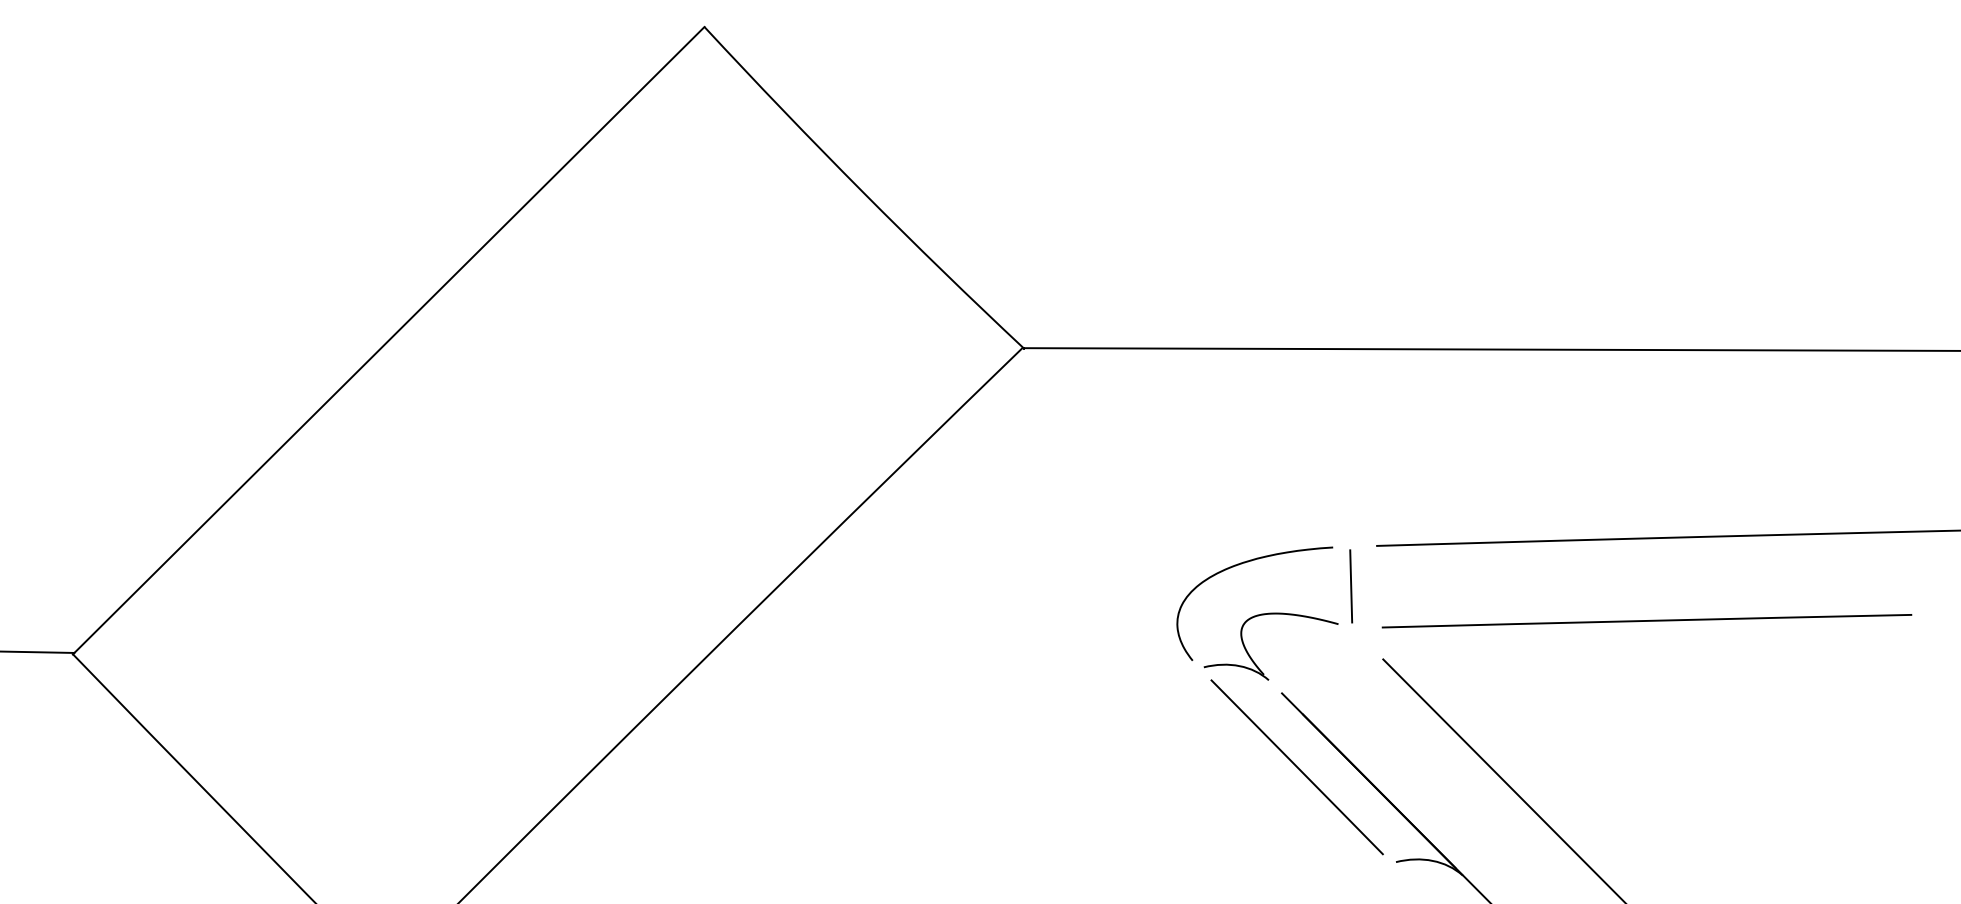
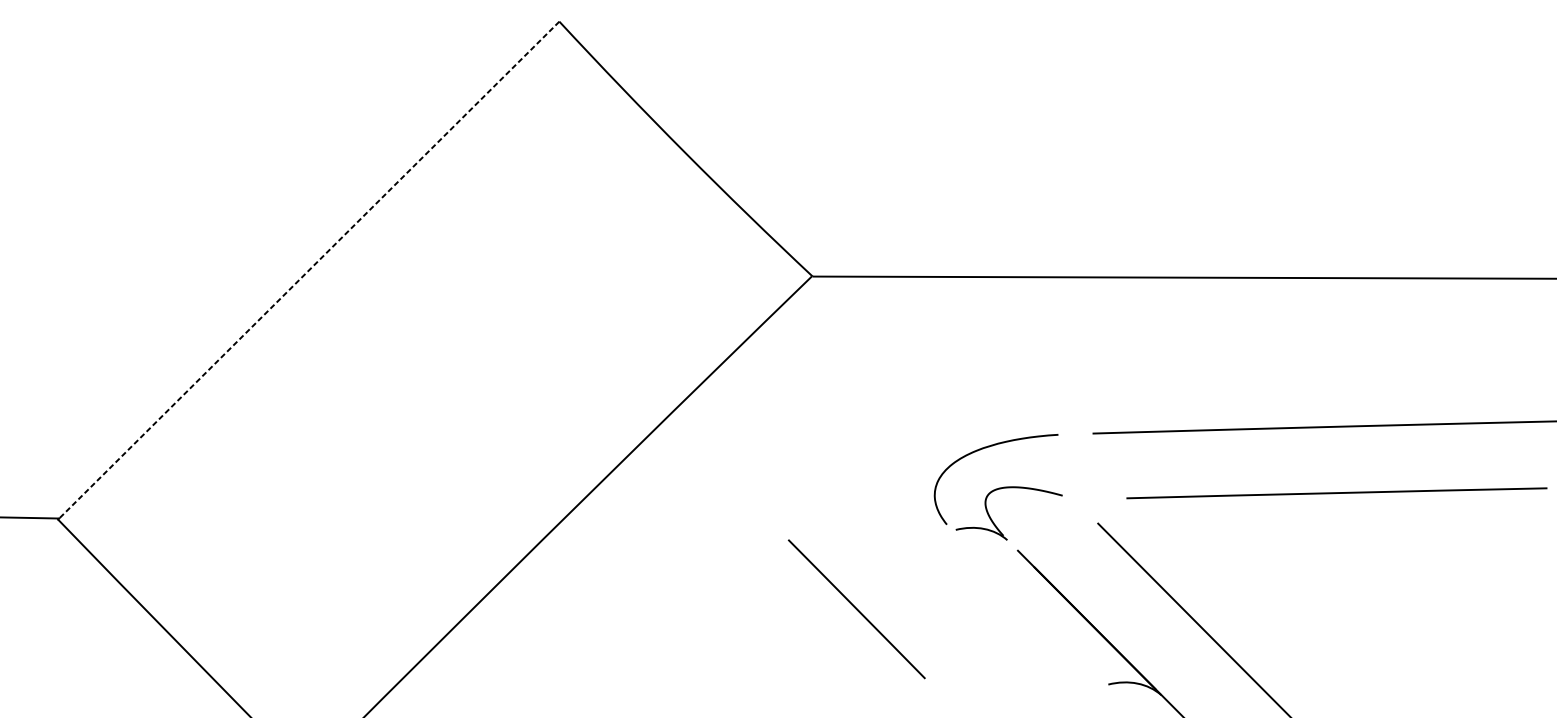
line: (388, 341) -> (308, 271), solid -> dashed
line: (1351, 586) -> (1072, 465), removed
line: (1646, 621) -> (1336, 493), moved
line: (1296, 767) -> (856, 609), moved

